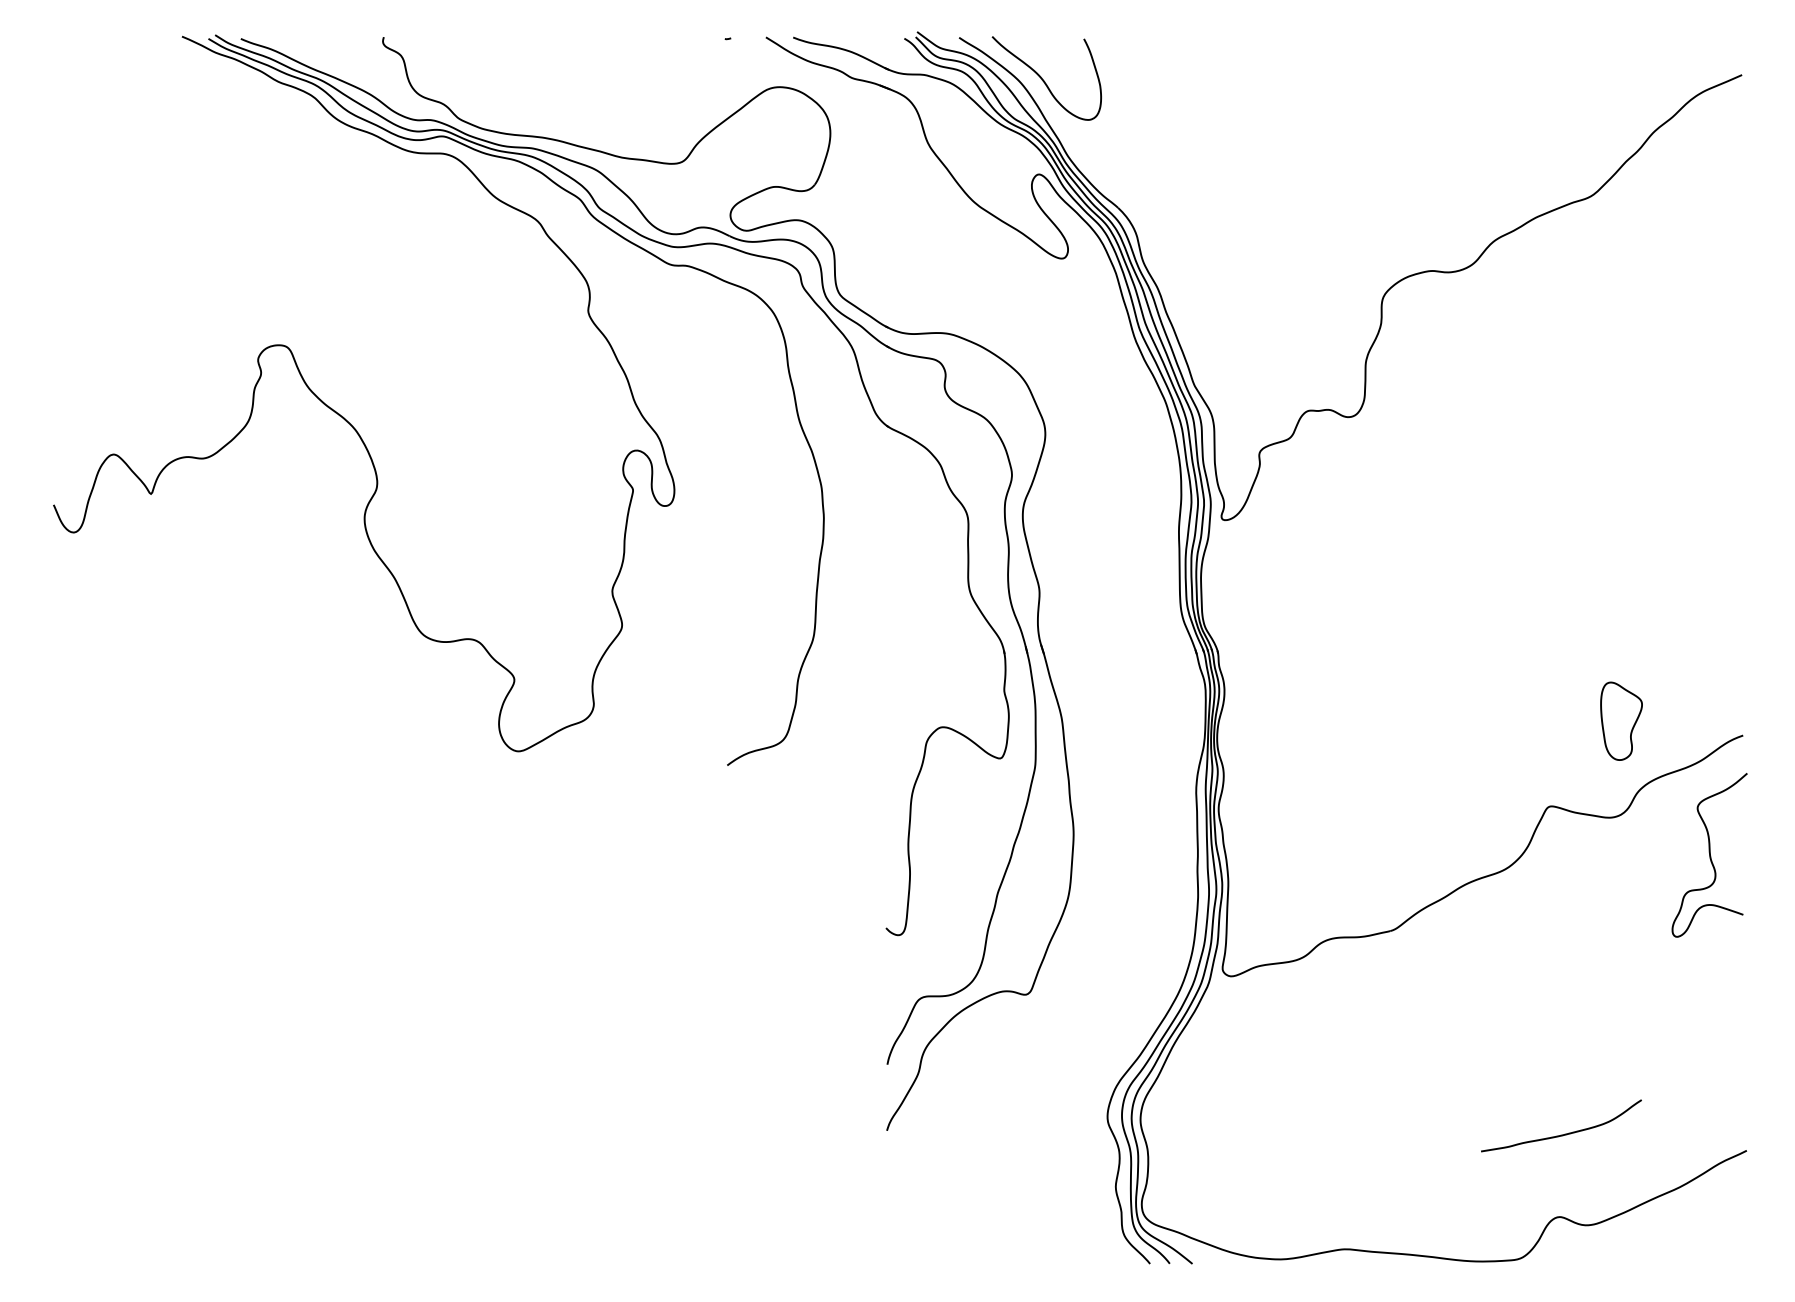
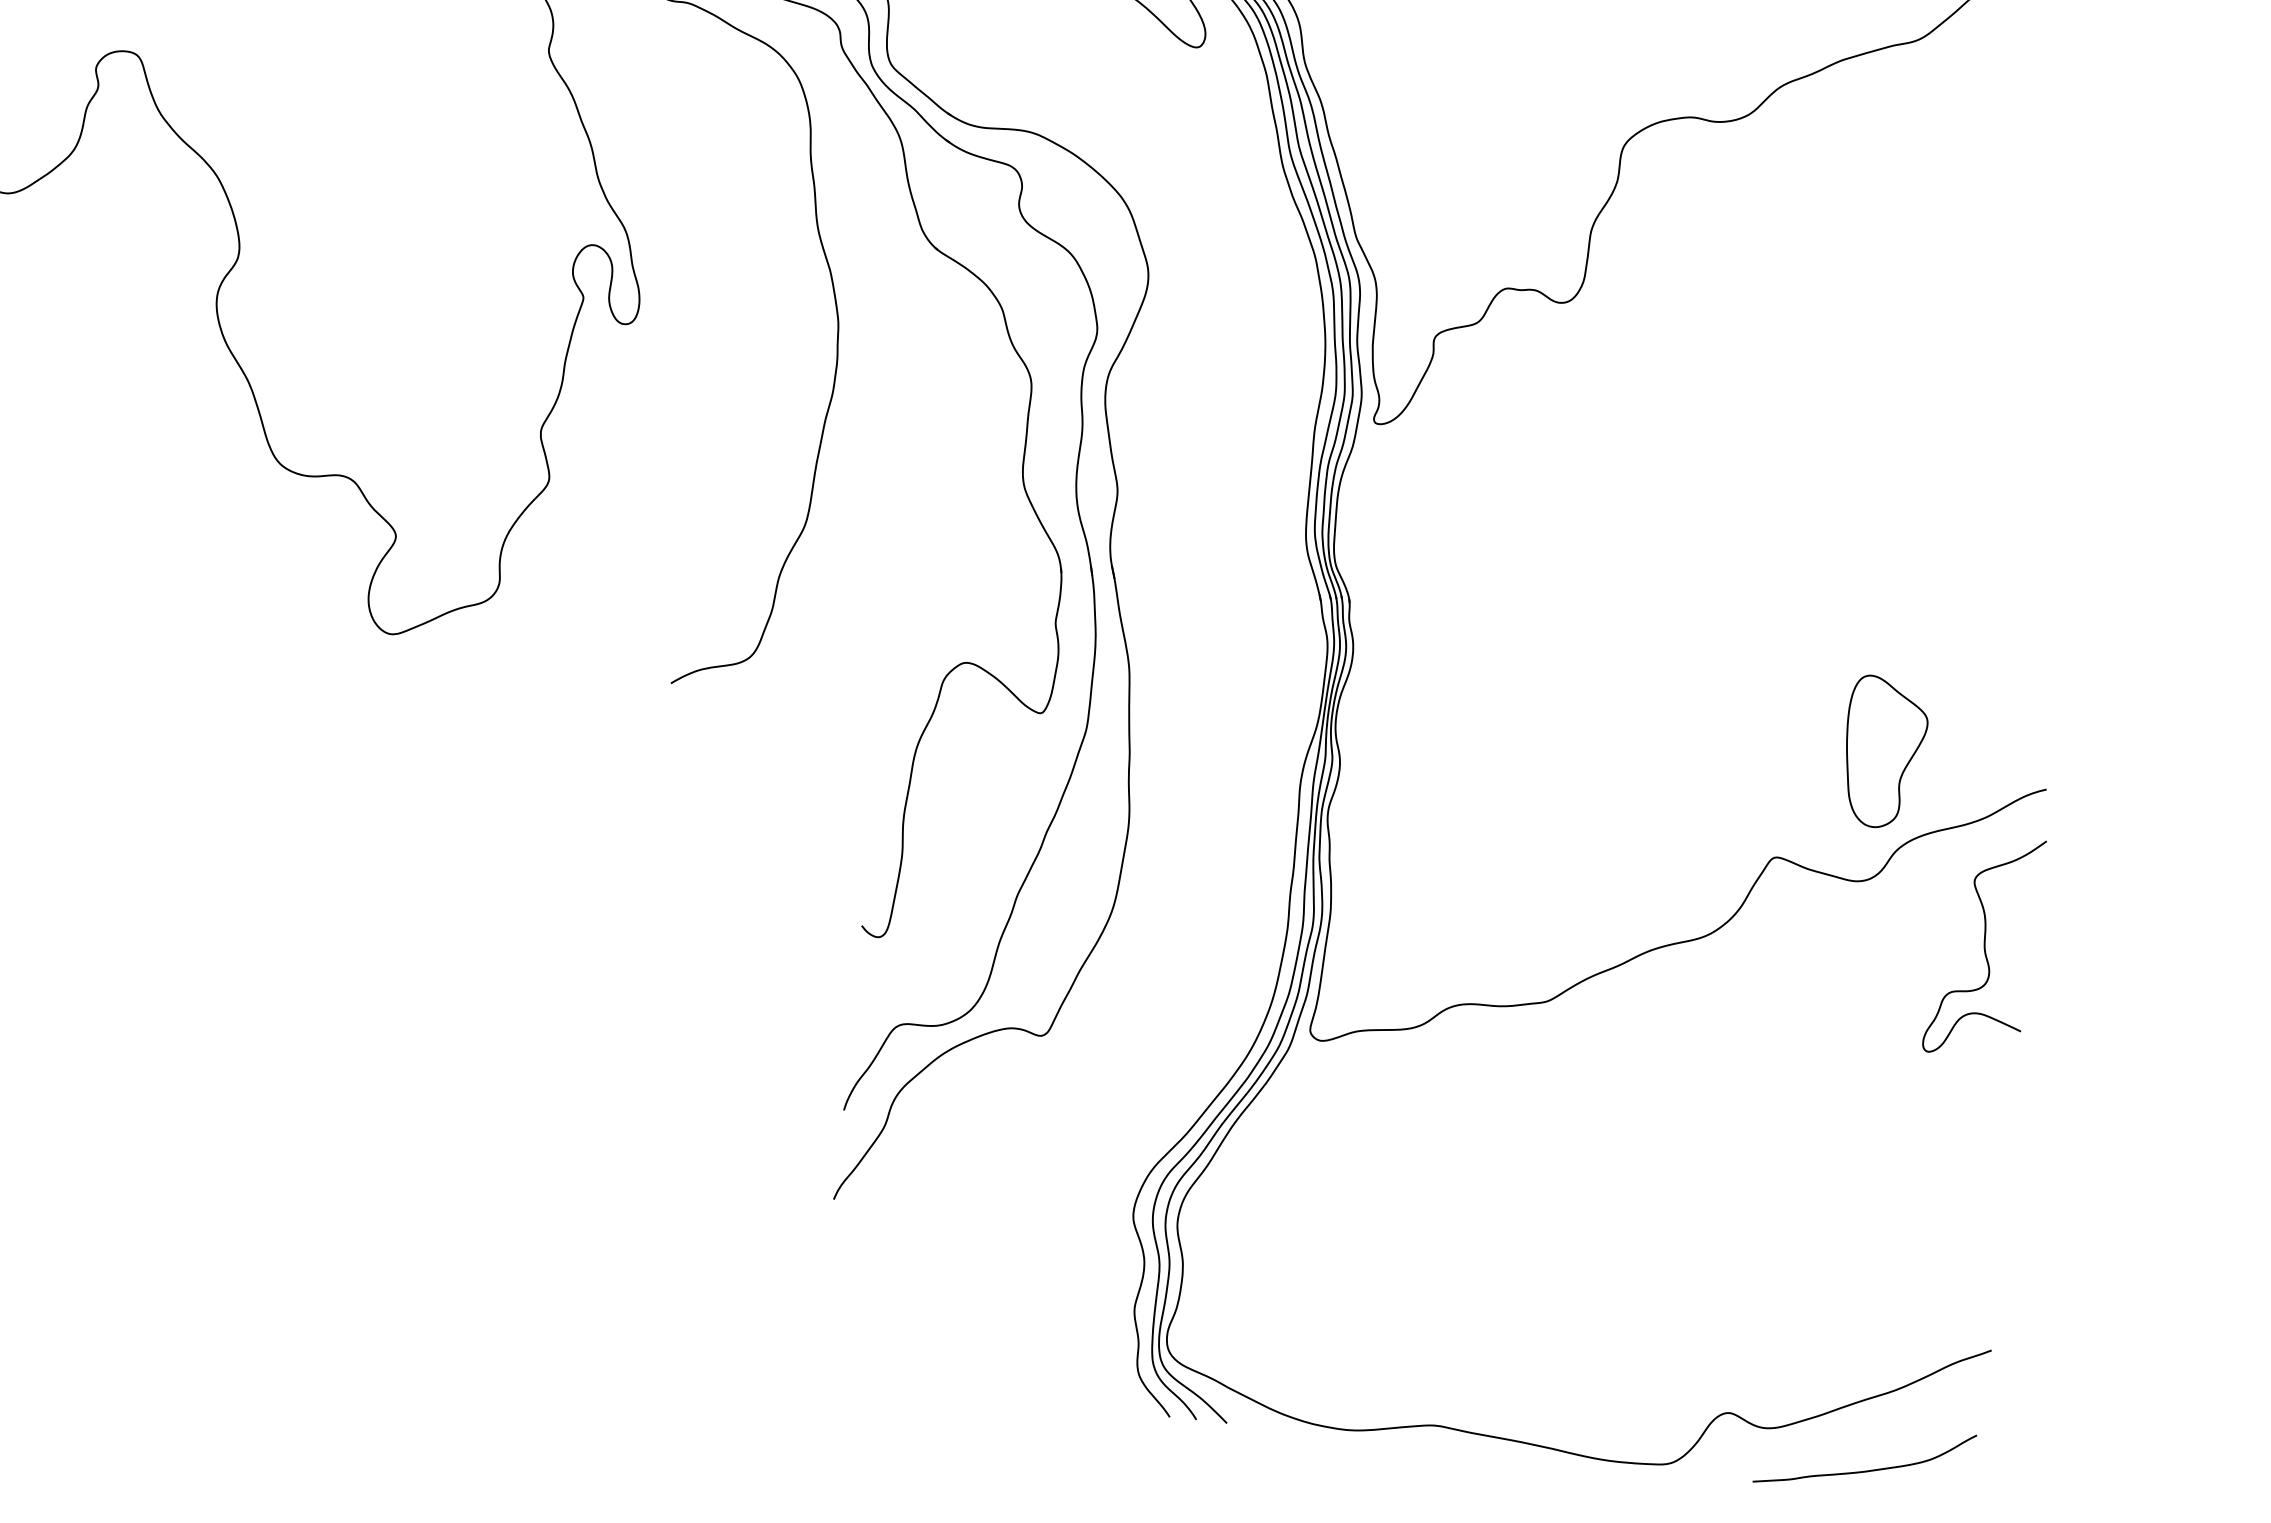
part: (1621, 721) -> (1884, 753), size x1.43
curve: (1565, 1133) -> (1869, 1469), moved

